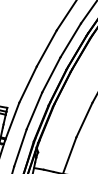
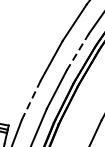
line: (70, 40) -> (77, 51), solid -> dashed
line: (28, 84) -> (31, 100), solid -> dashed

